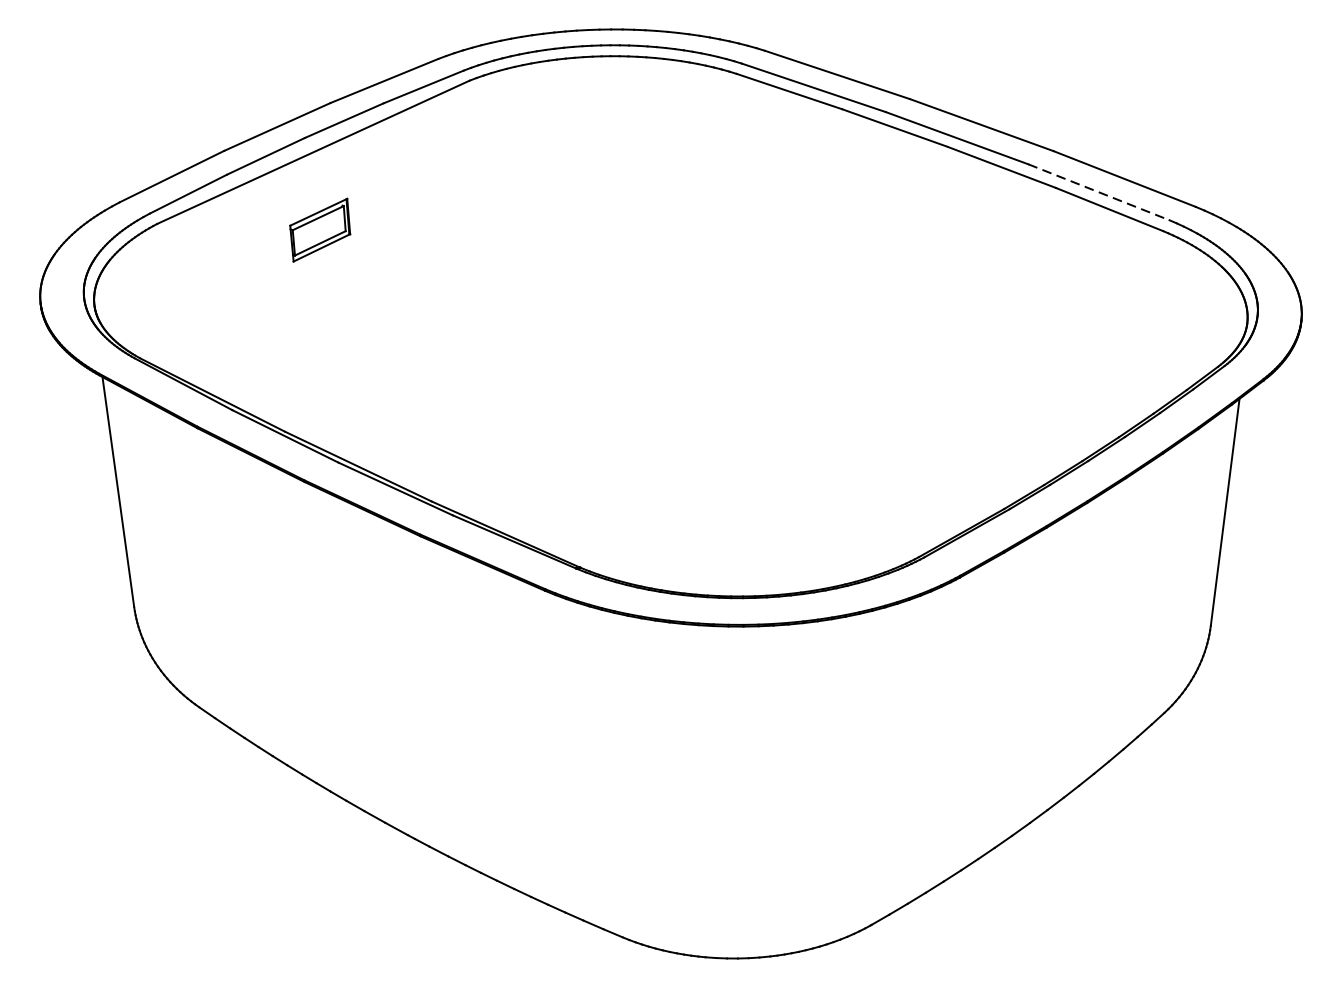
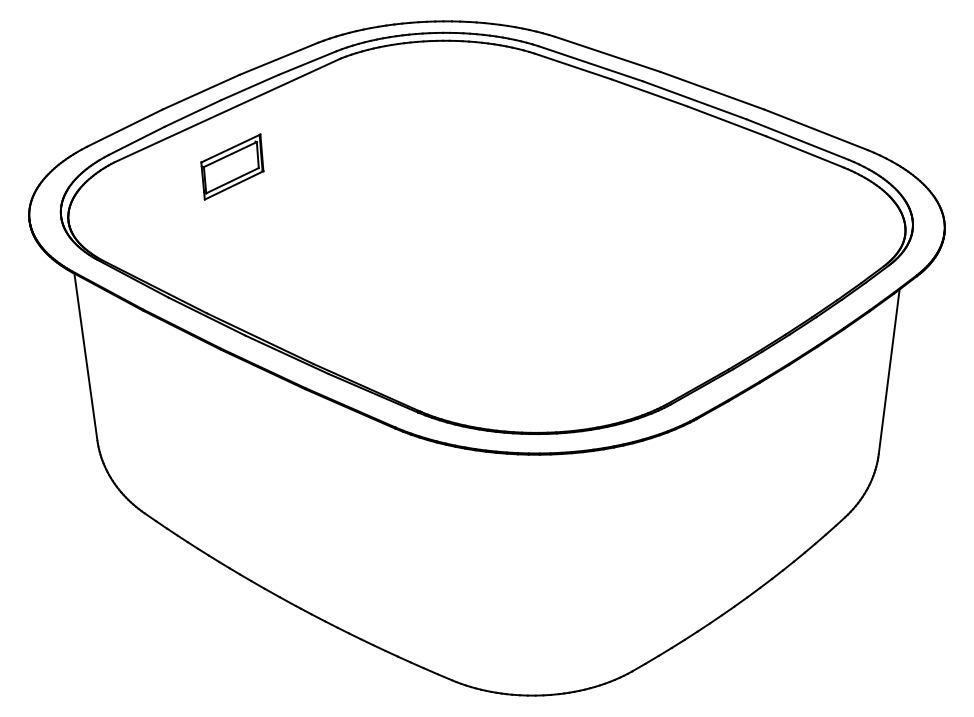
line: (1100, 192) -> (798, 139), dashed -> solid
part: (320, 229) -> (232, 166), size x1.43

